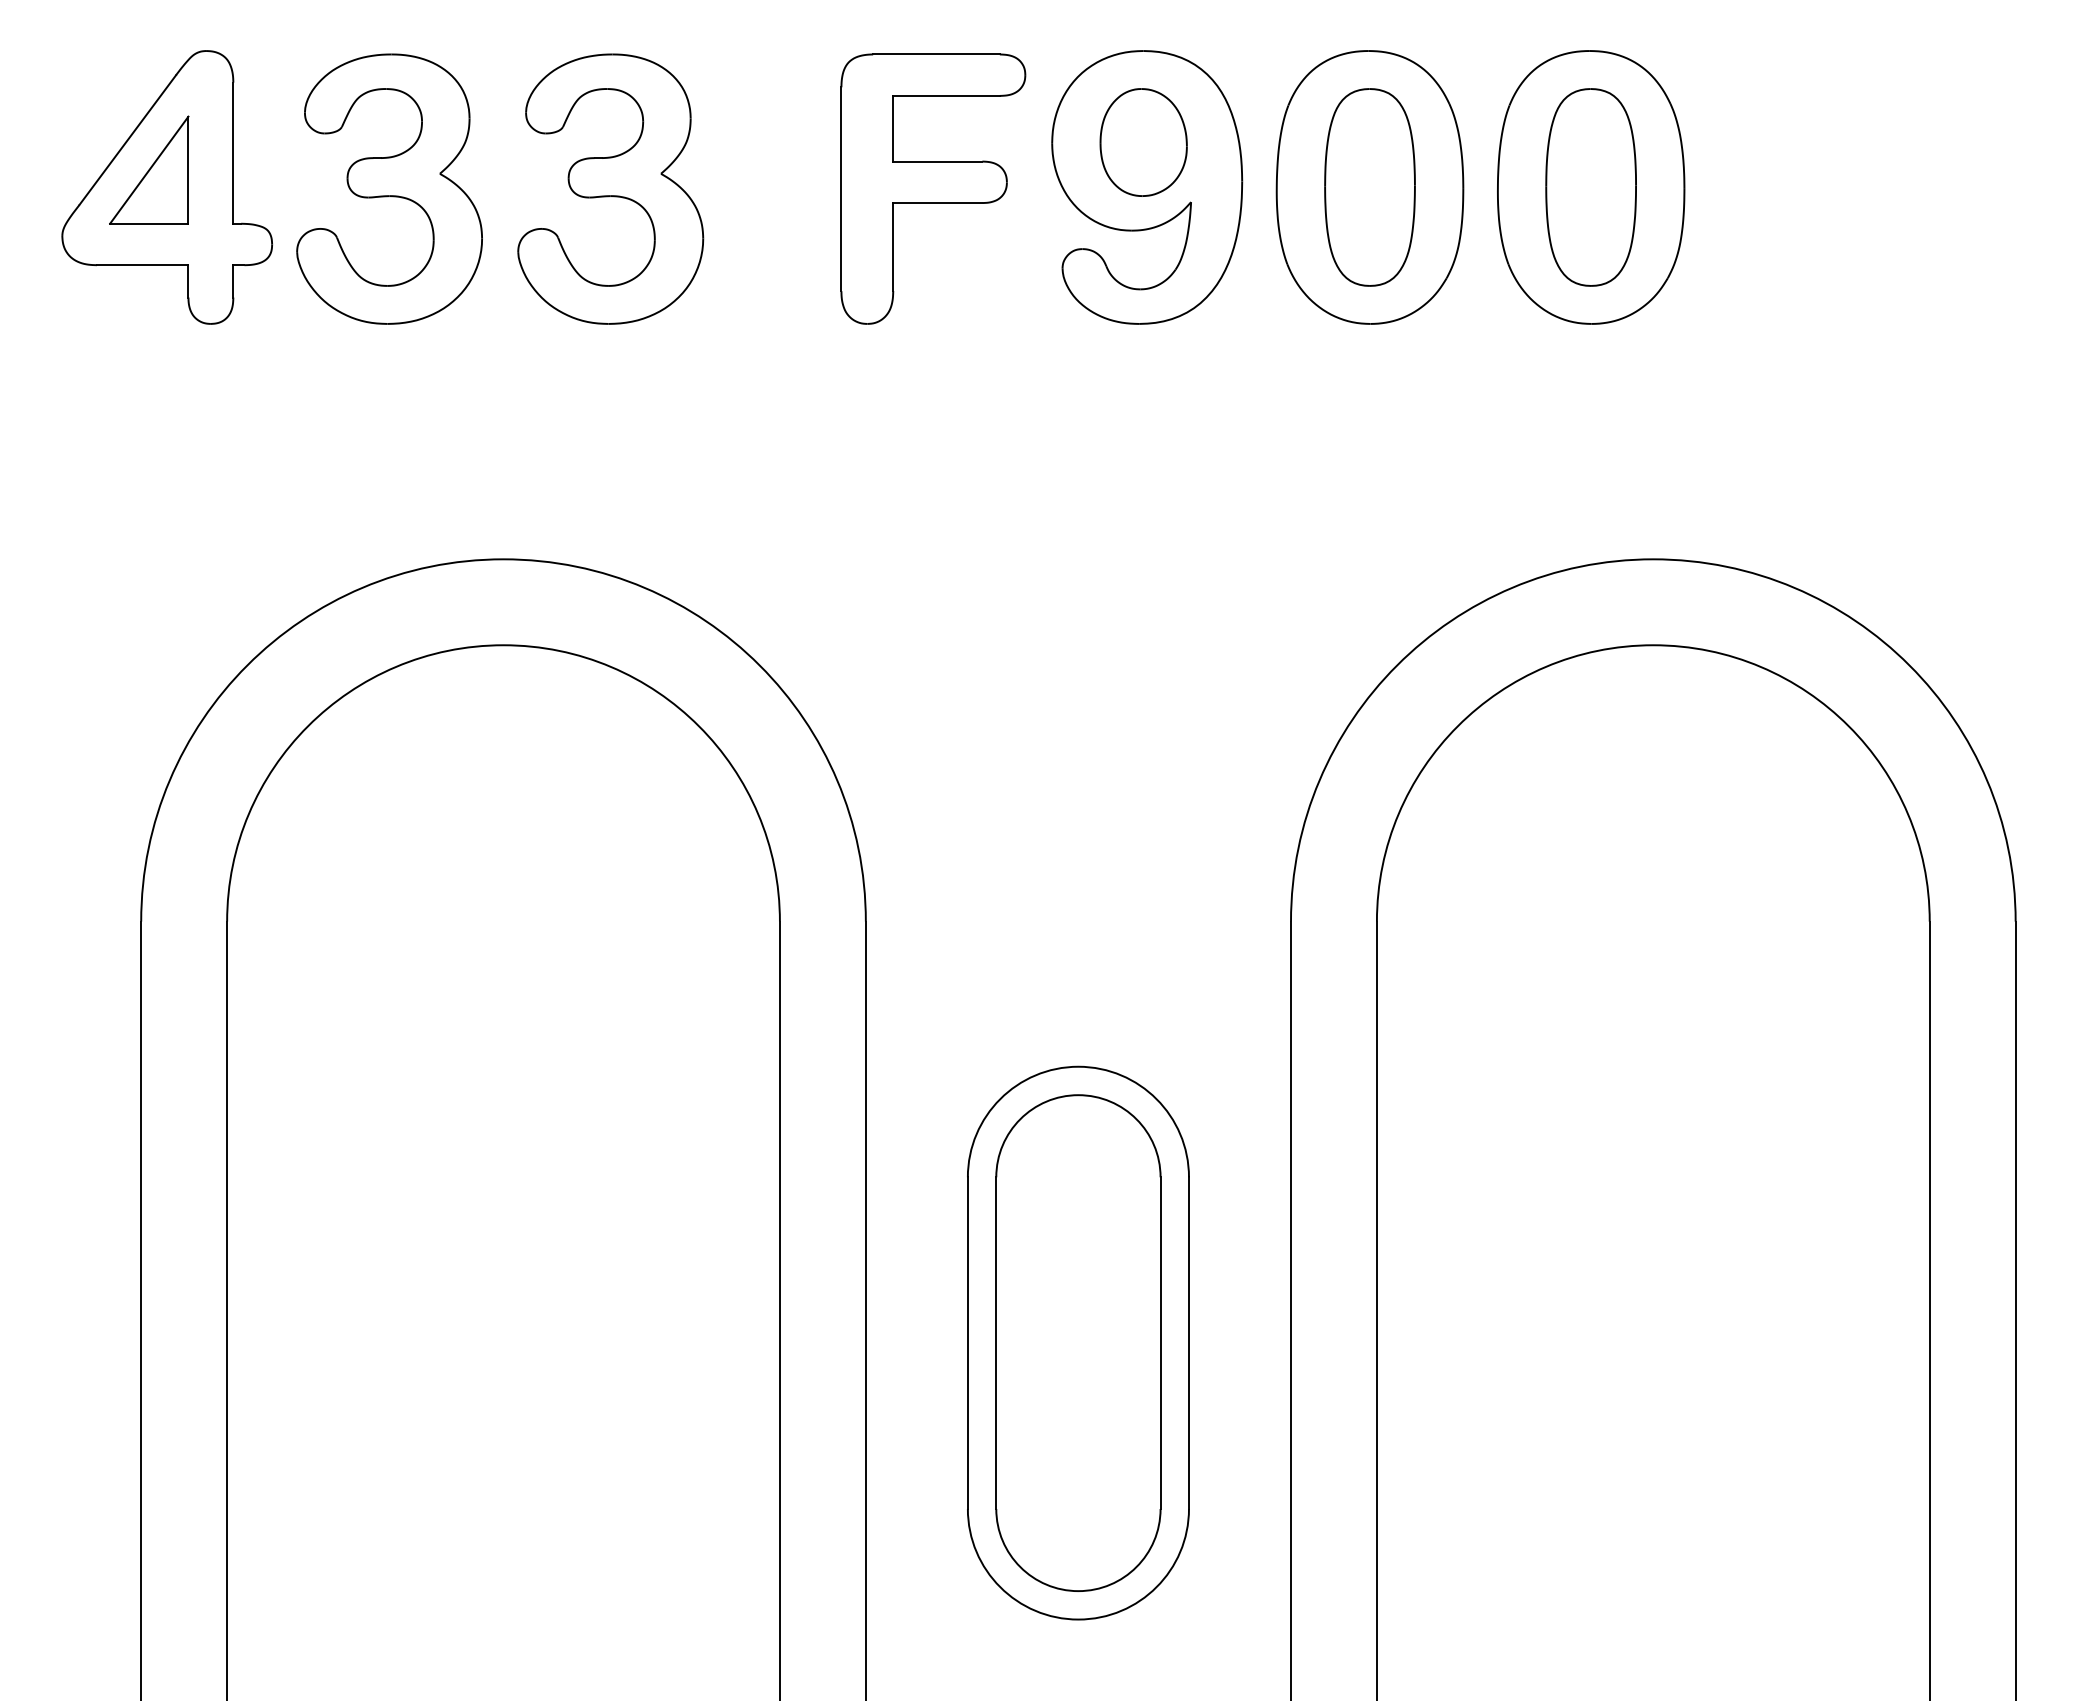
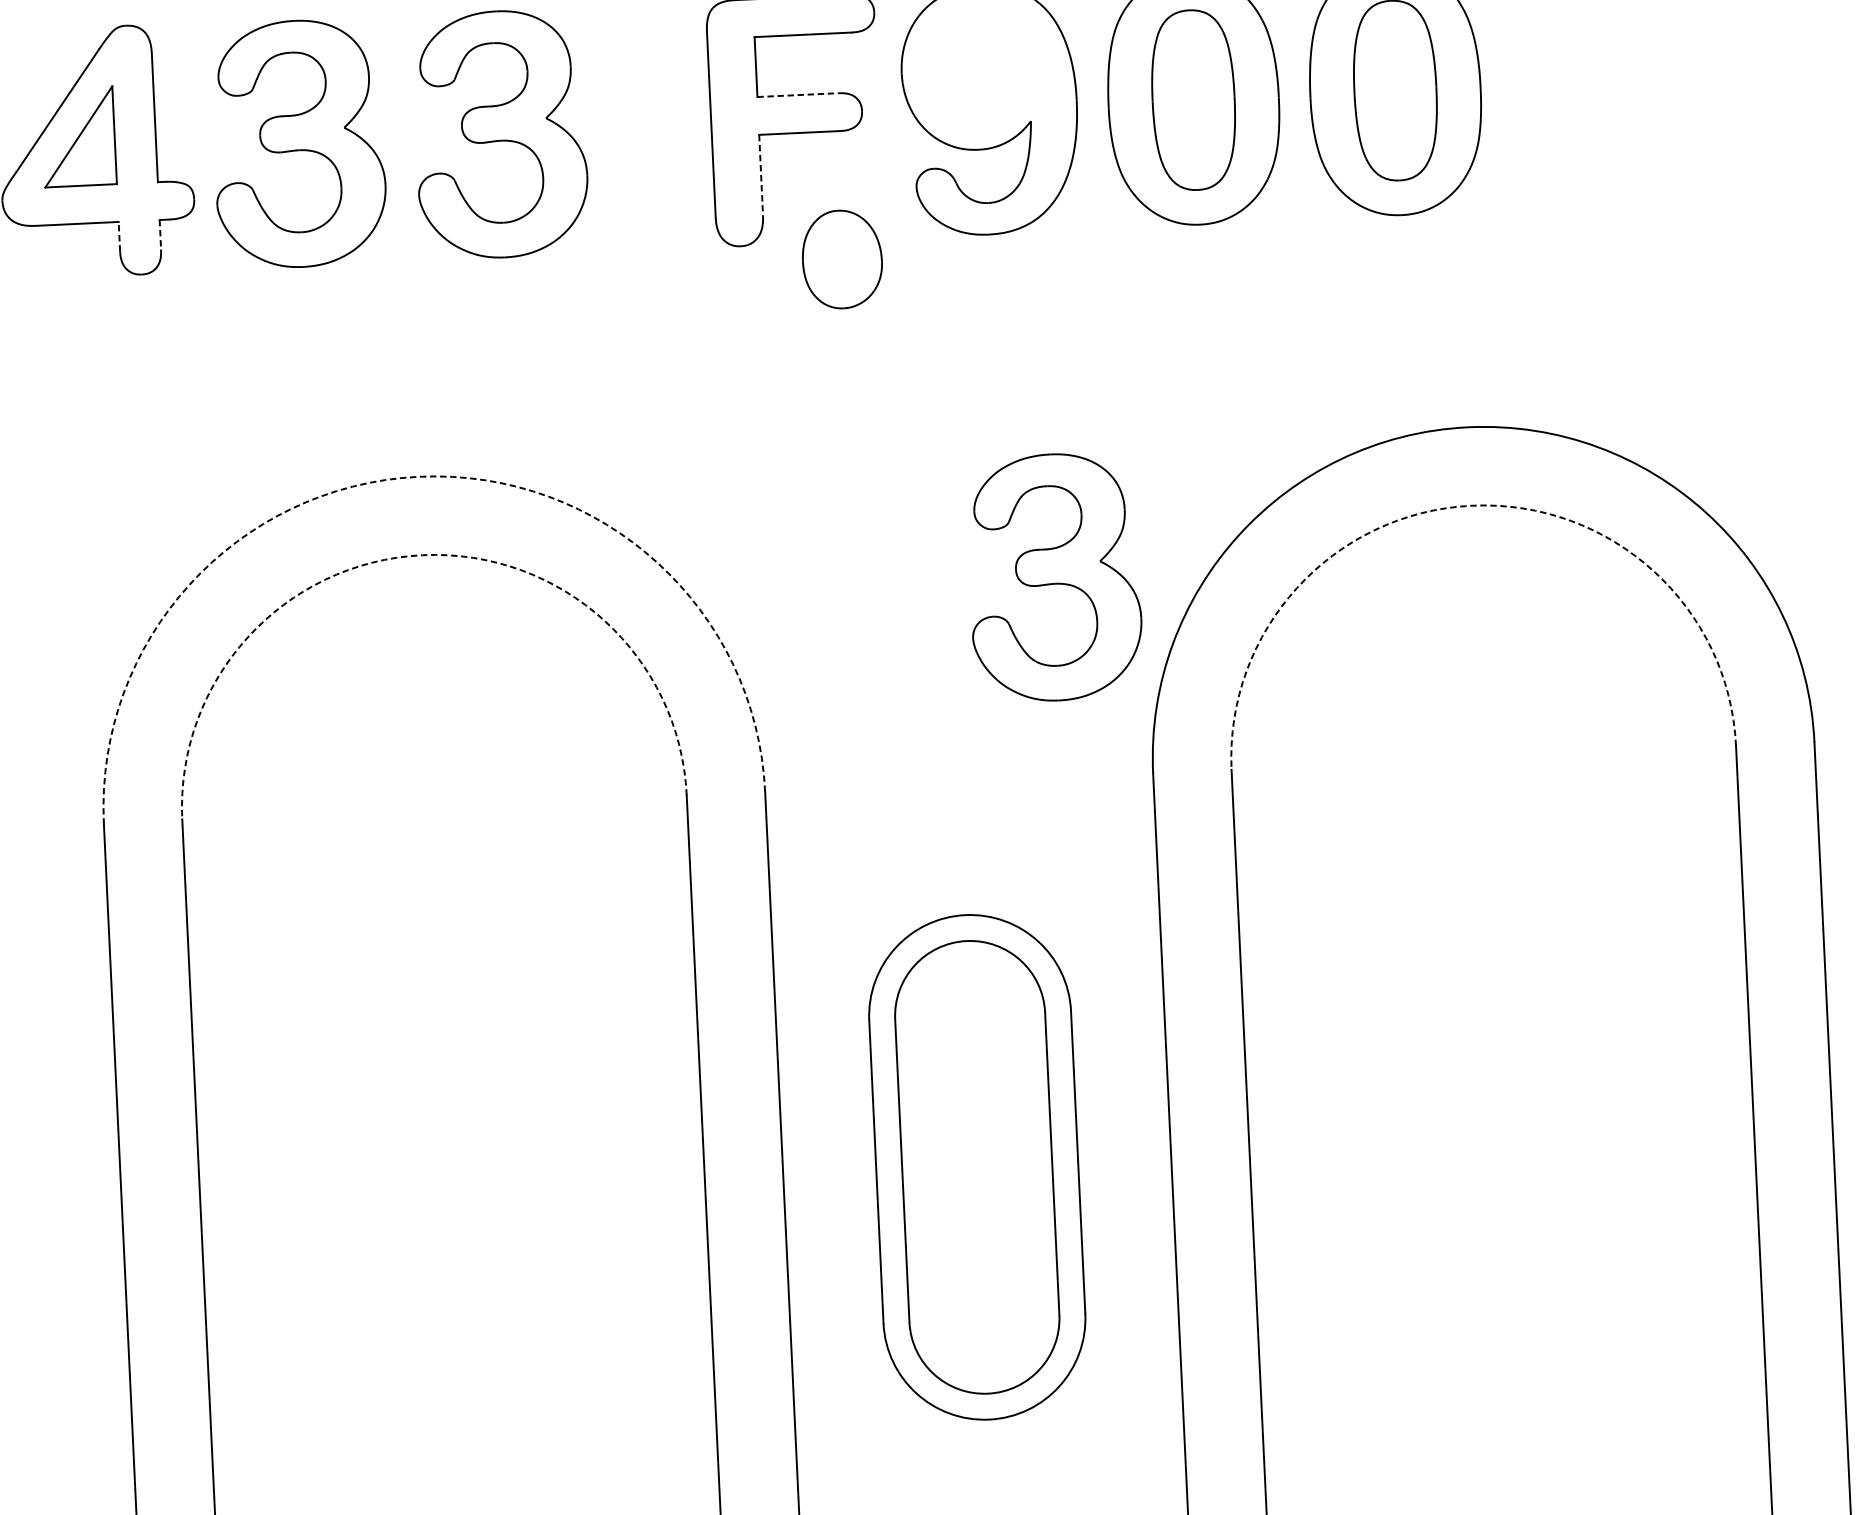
part: (1143, 142) -> (842, 259), moved
line: (937, 161) -> (797, 95), solid -> dashed
line: (893, 247) -> (761, 175), solid -> dashed
line: (188, 280) -> (119, 235), solid -> dashed
line: (233, 281) -> (160, 234), solid -> dashed
arc: (503, 559) -> (418, 476), solid -> dashed
arc: (503, 645) -> (422, 555), solid -> dashed
arc: (1653, 645) -> (1472, 505), solid -> dashed
part: (1193, 701) -> (1054, 576), added

